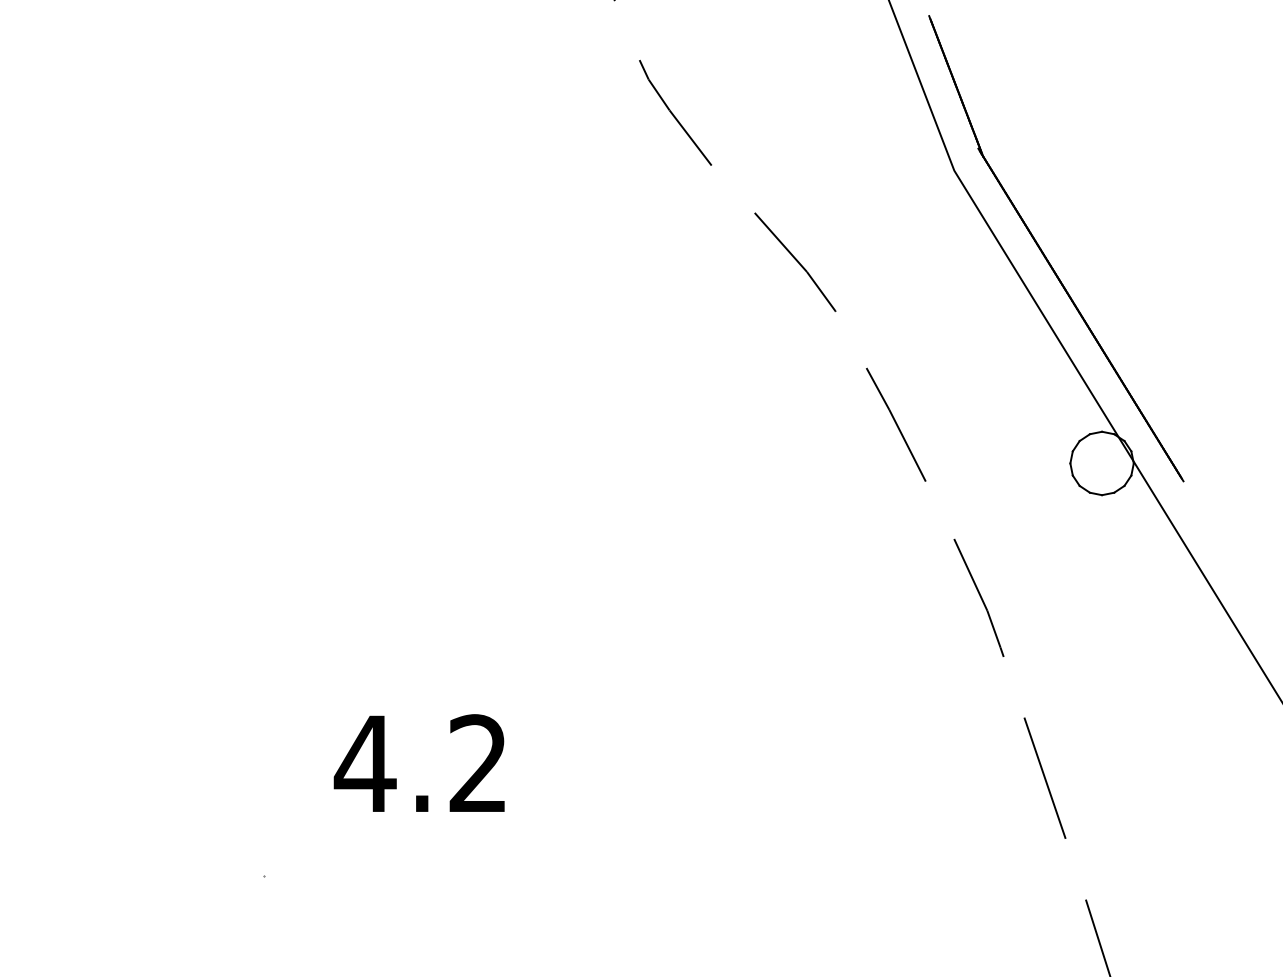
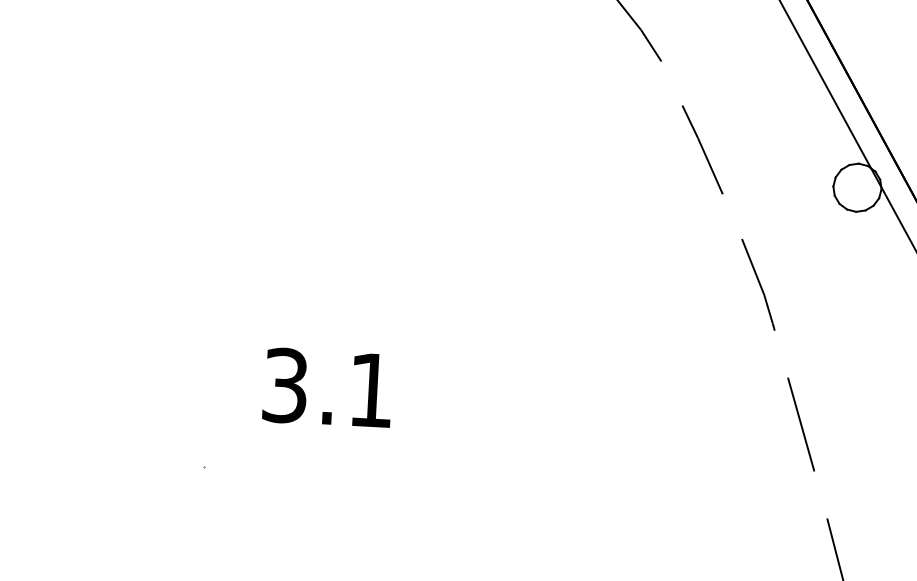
text: (419, 763) -> (326, 387), 4.2 -> 3.1

